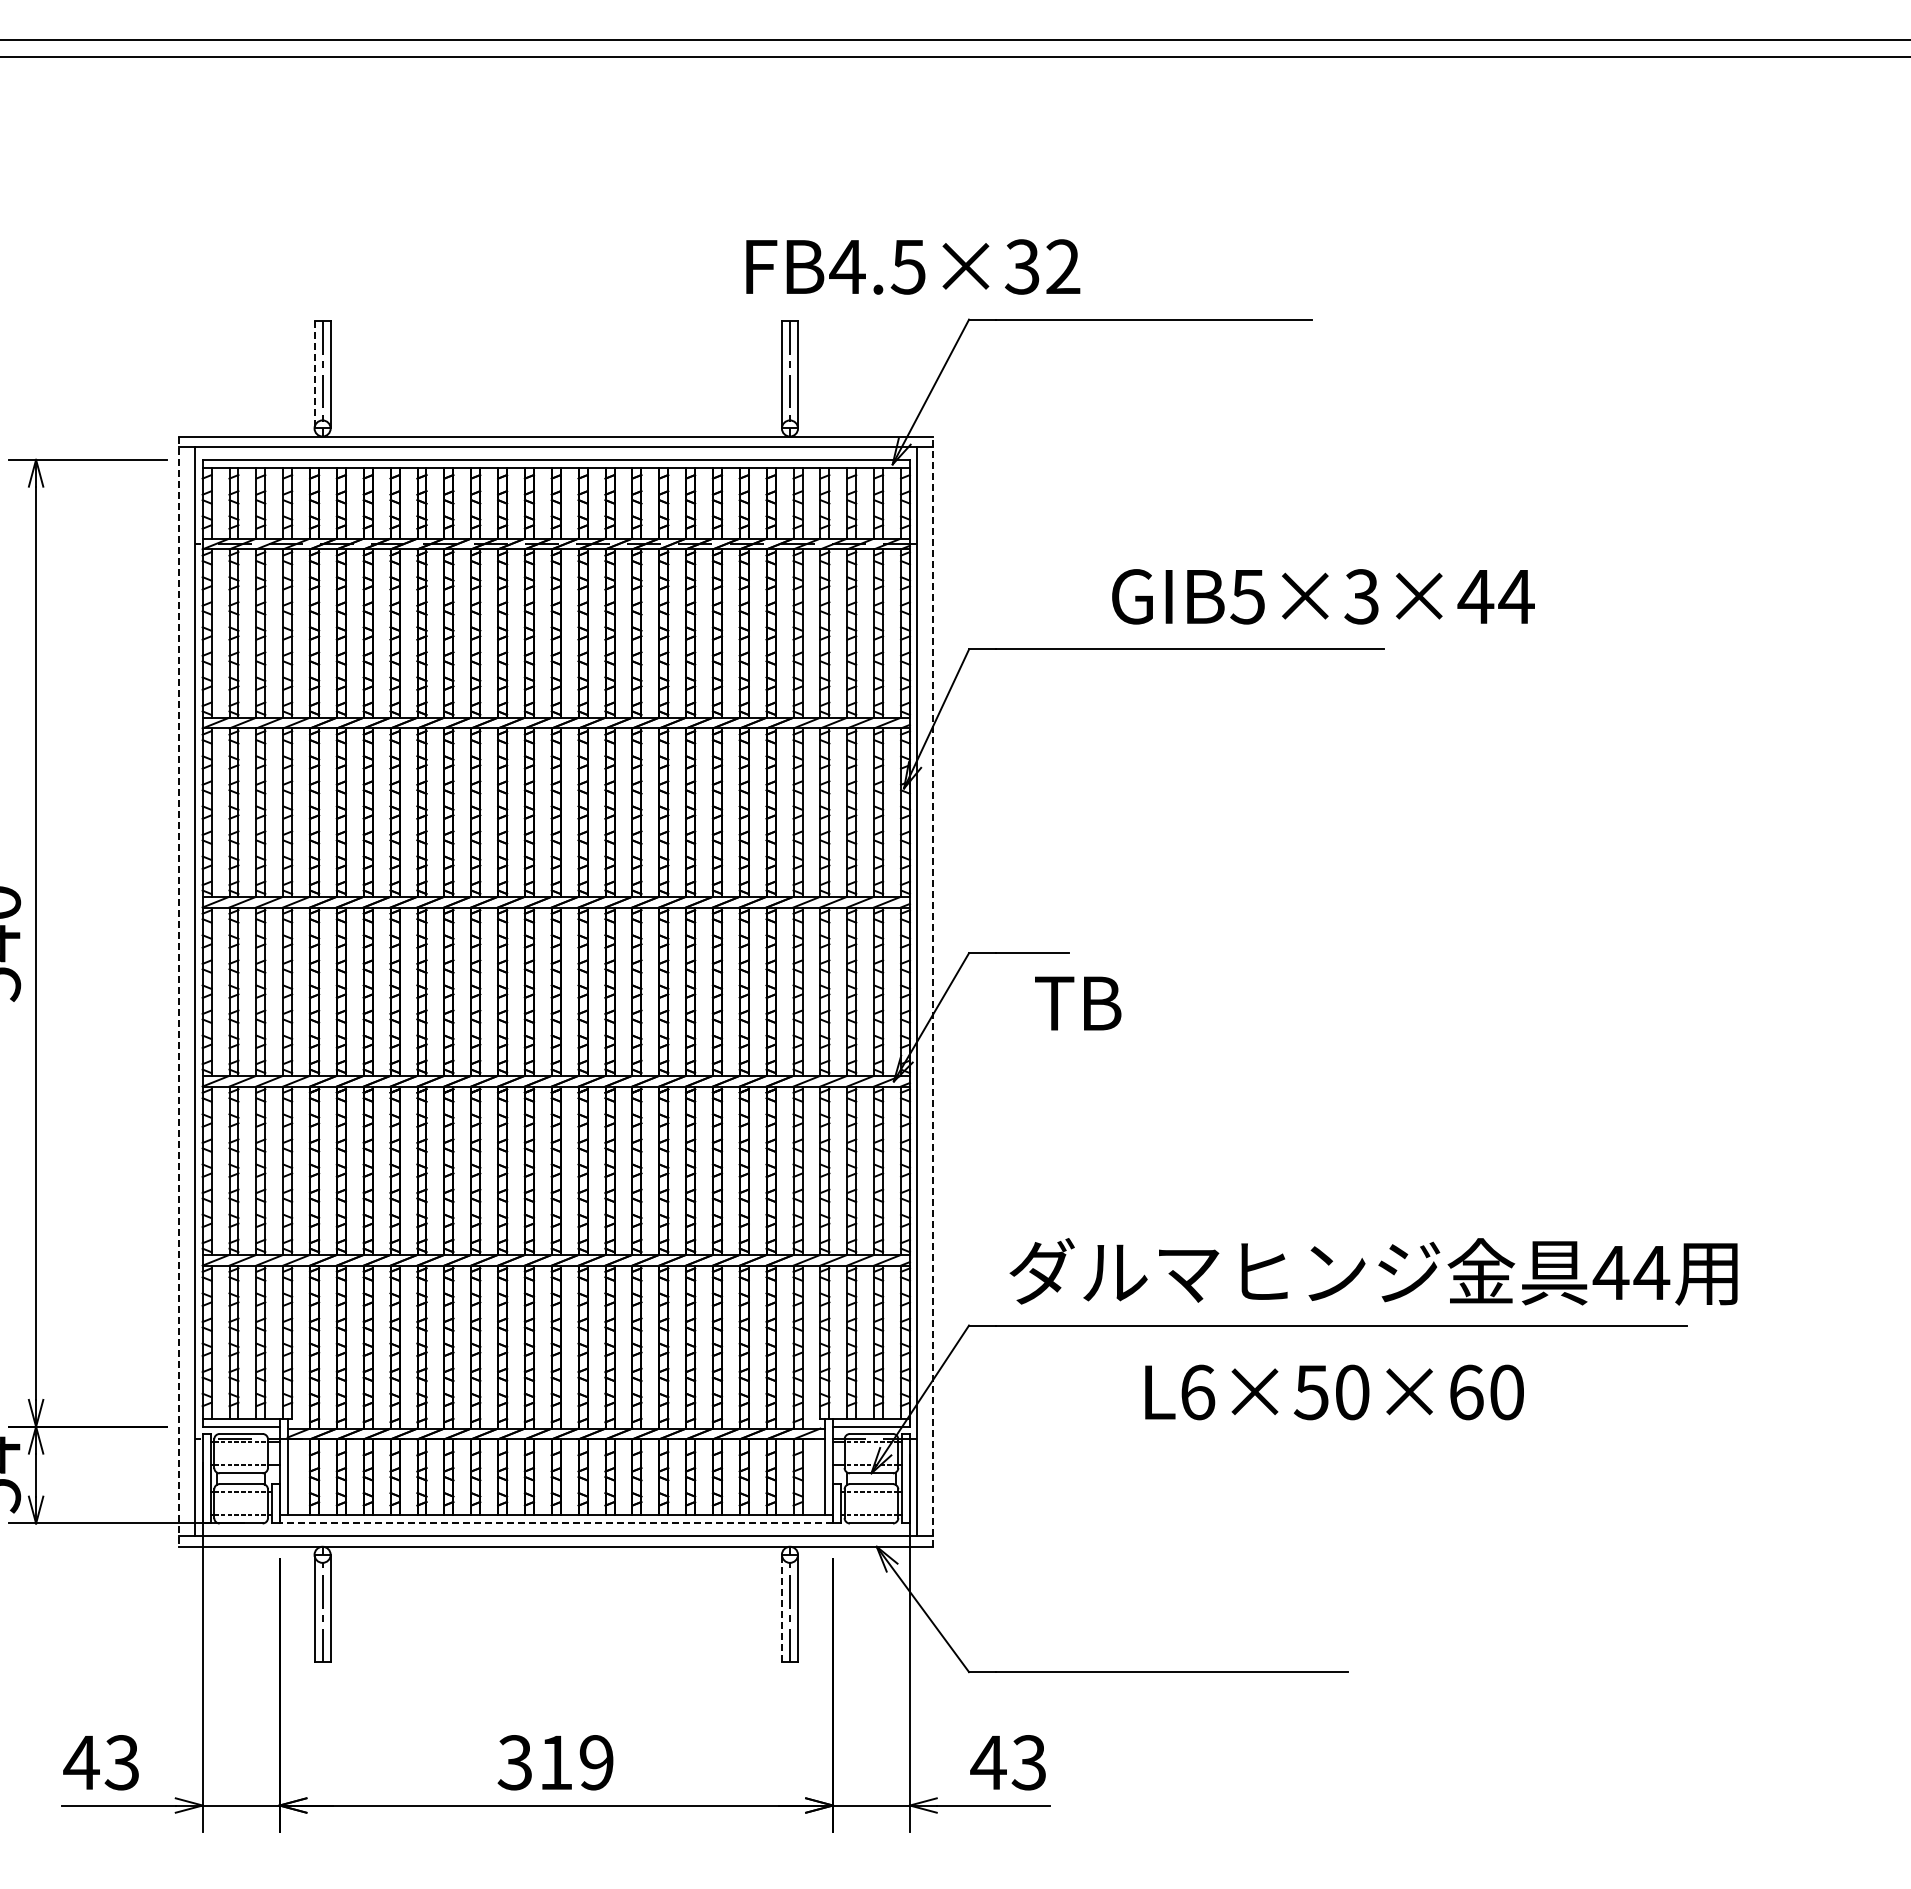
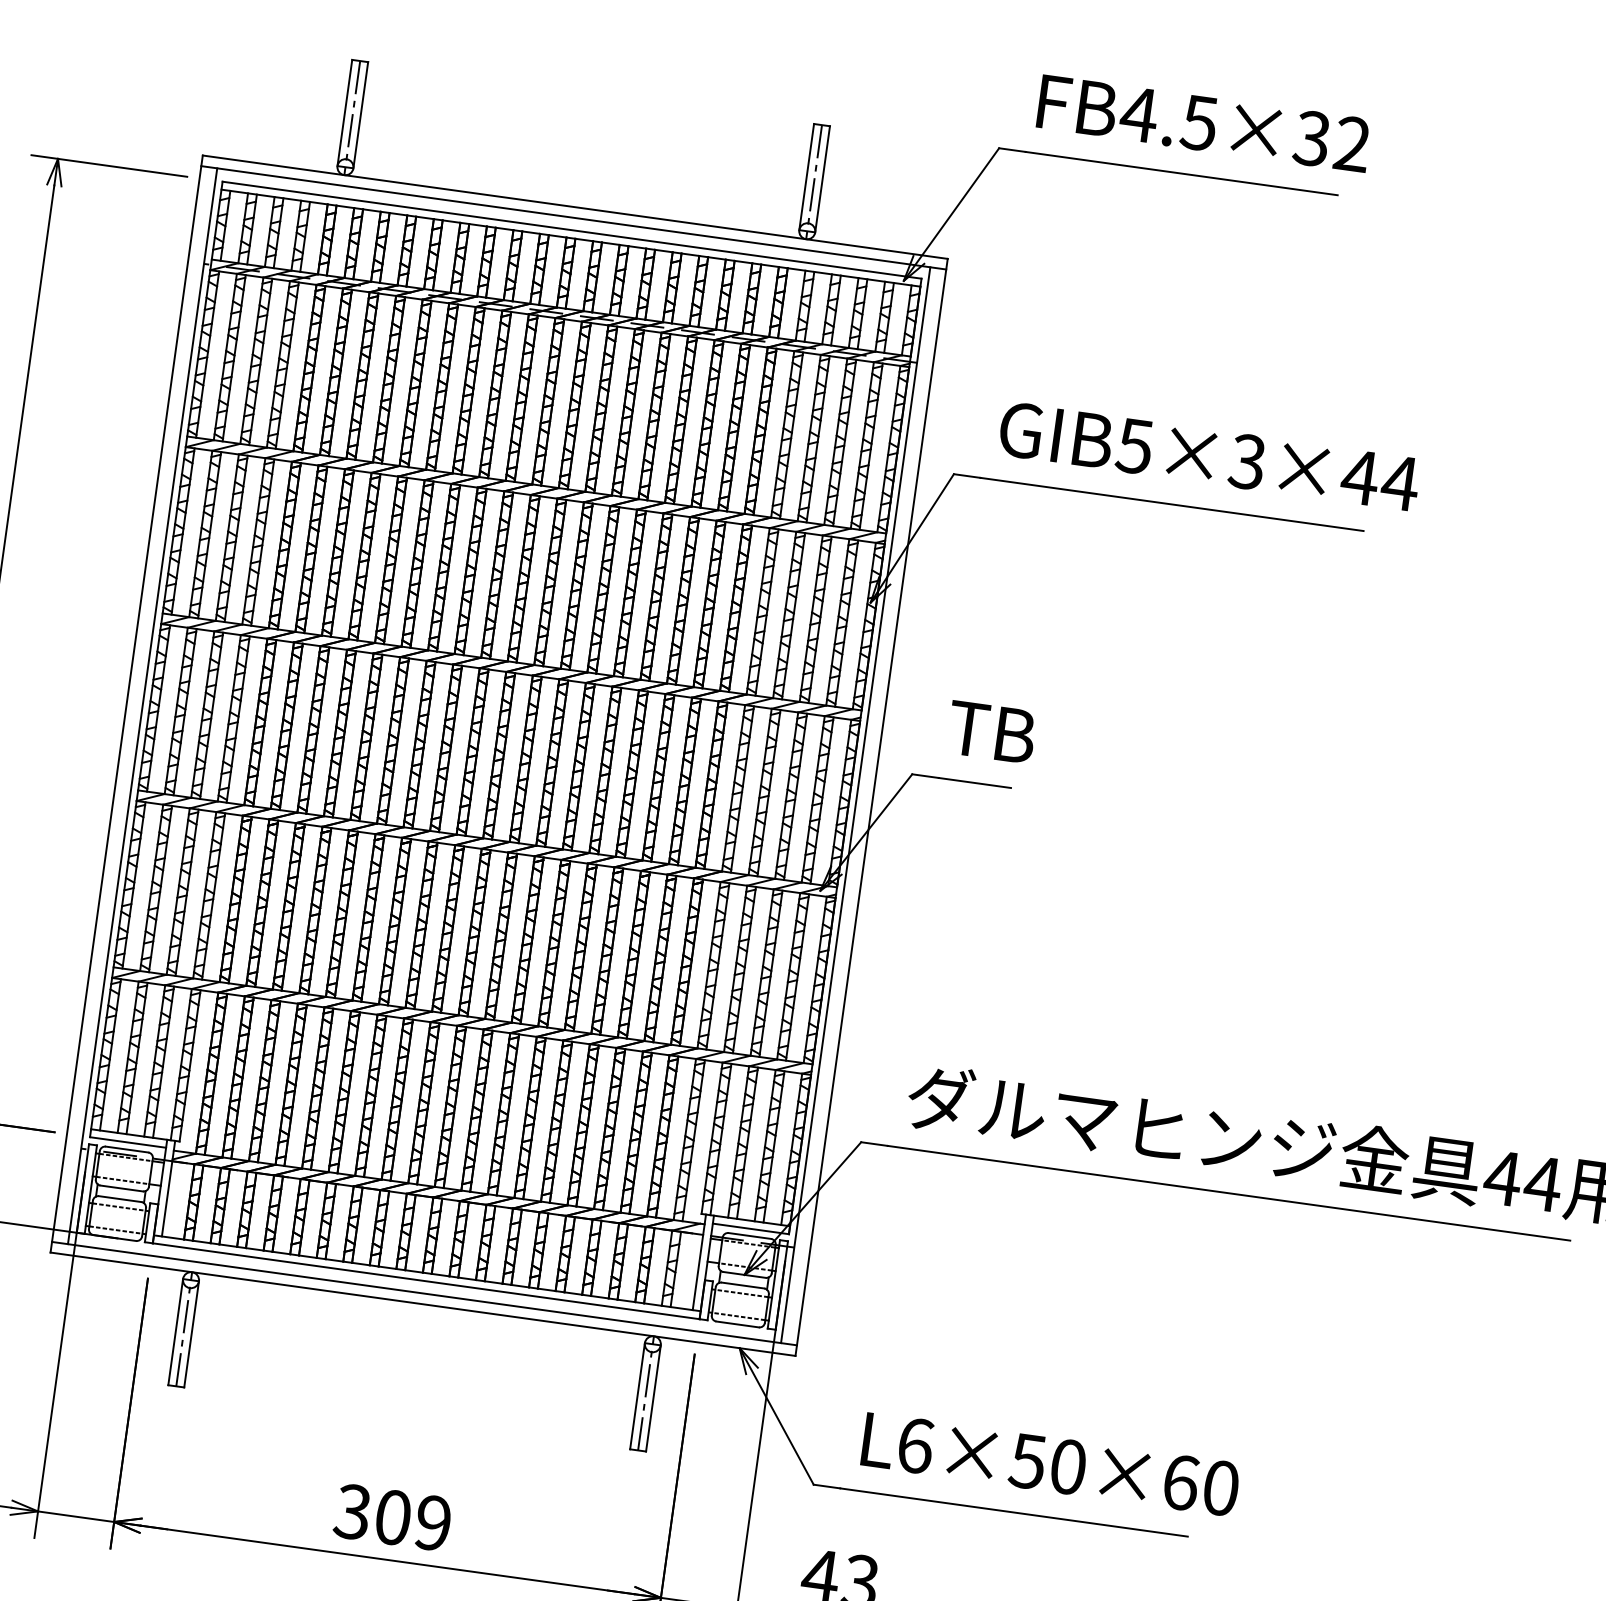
text: (913, 266) -> (1204, 123), moved
line: (314, 374) -> (344, 112), dashed -> solid
text: (1323, 596) -> (1209, 456), moved
line: (933, 991) -> (871, 807), dashed -> solid
line: (179, 992) -> (126, 704), dashed -> solid
text: (1078, 1003) -> (992, 732), moved
text: (1334, 1392) -> (1050, 1464), moved
line: (556, 1523) -> (426, 1281), dashed -> solid
line: (781, 1608) -> (637, 1396), dashed -> solid
text: (555, 1762) -> (392, 1517), 319 -> 309

